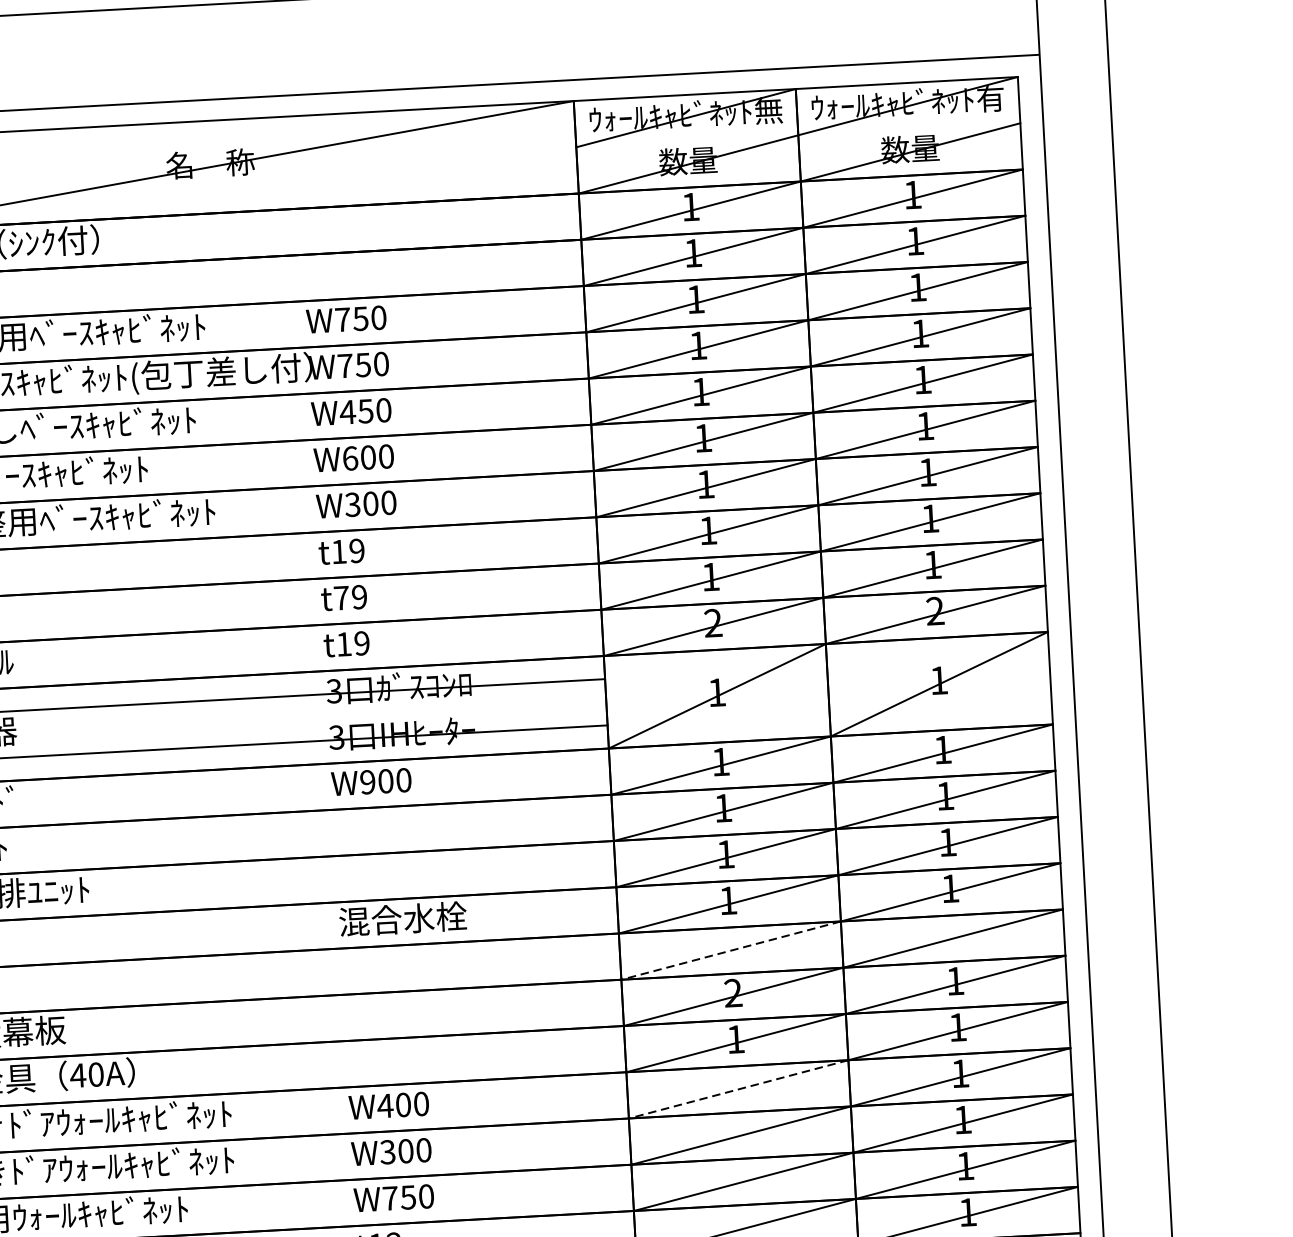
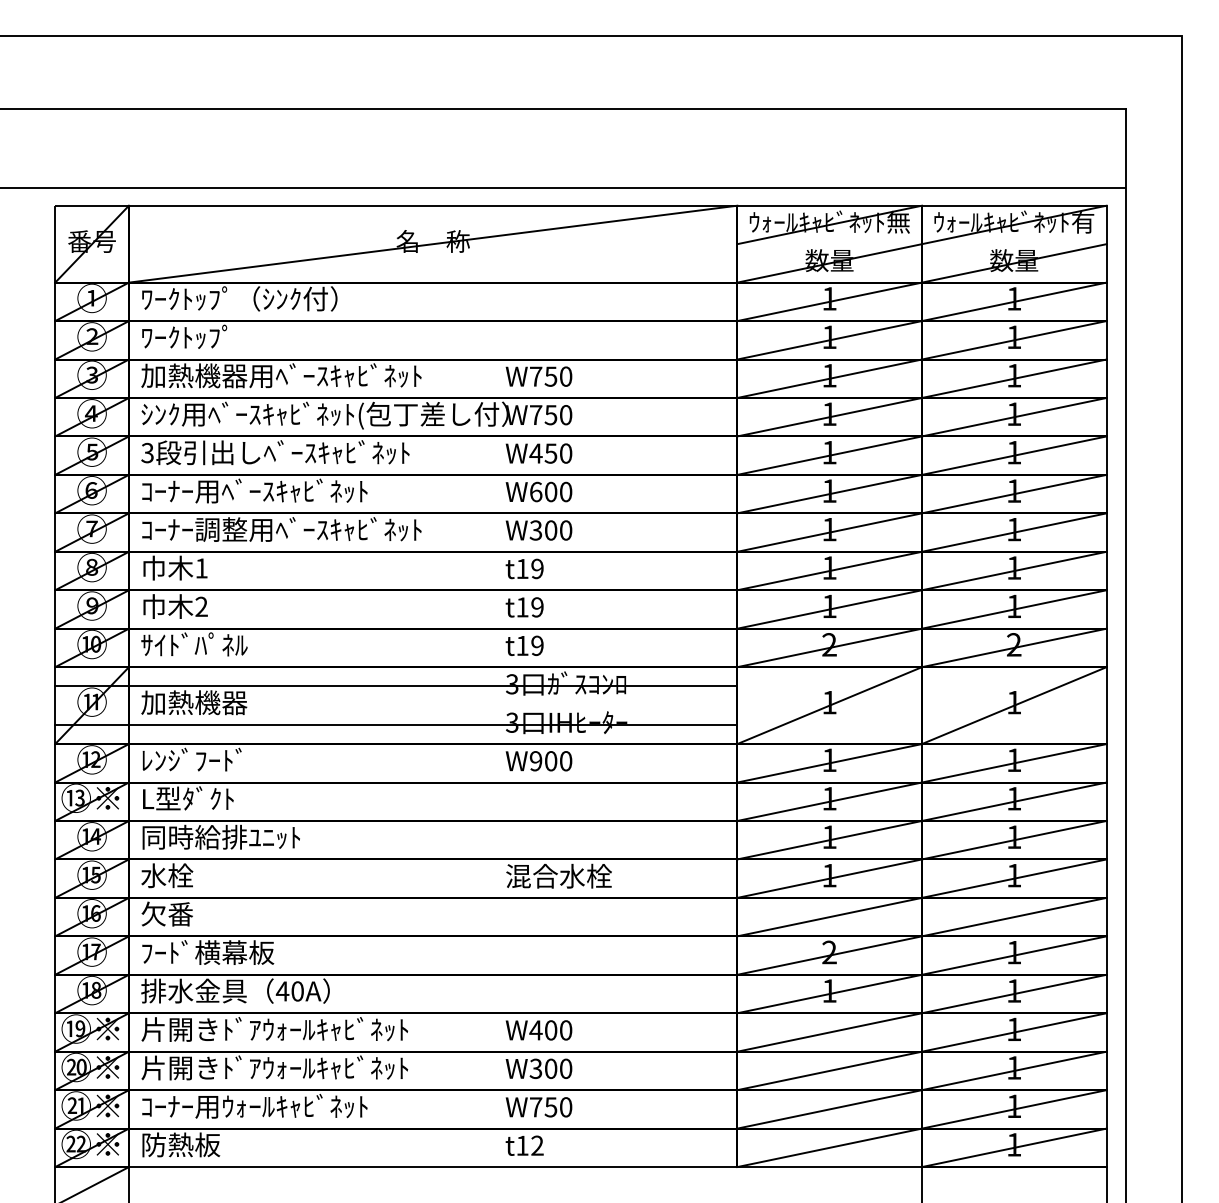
text: (341, 598) -> (522, 607), t79 -> t19
line: (730, 951) -> (829, 917), dashed -> solid
line: (738, 1089) -> (829, 1032), dashed -> solid

